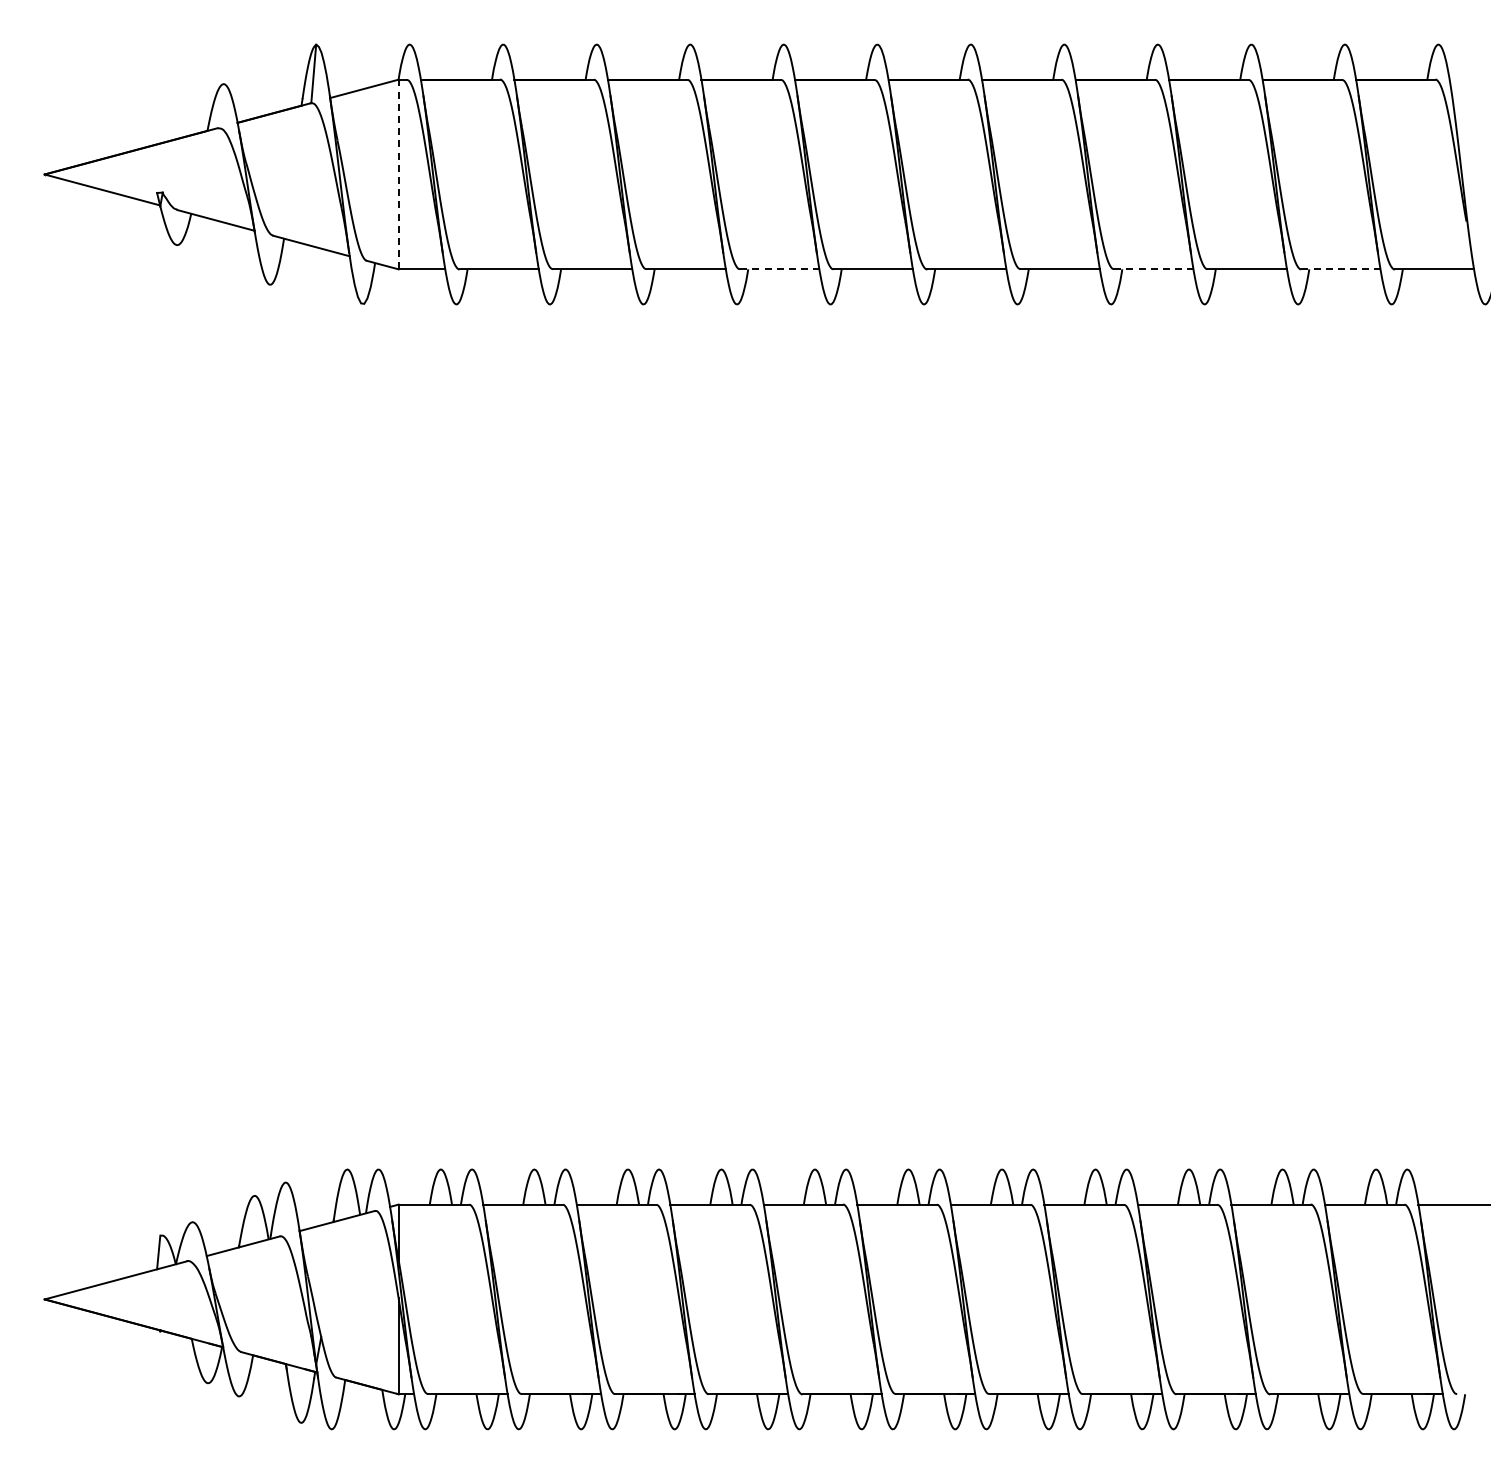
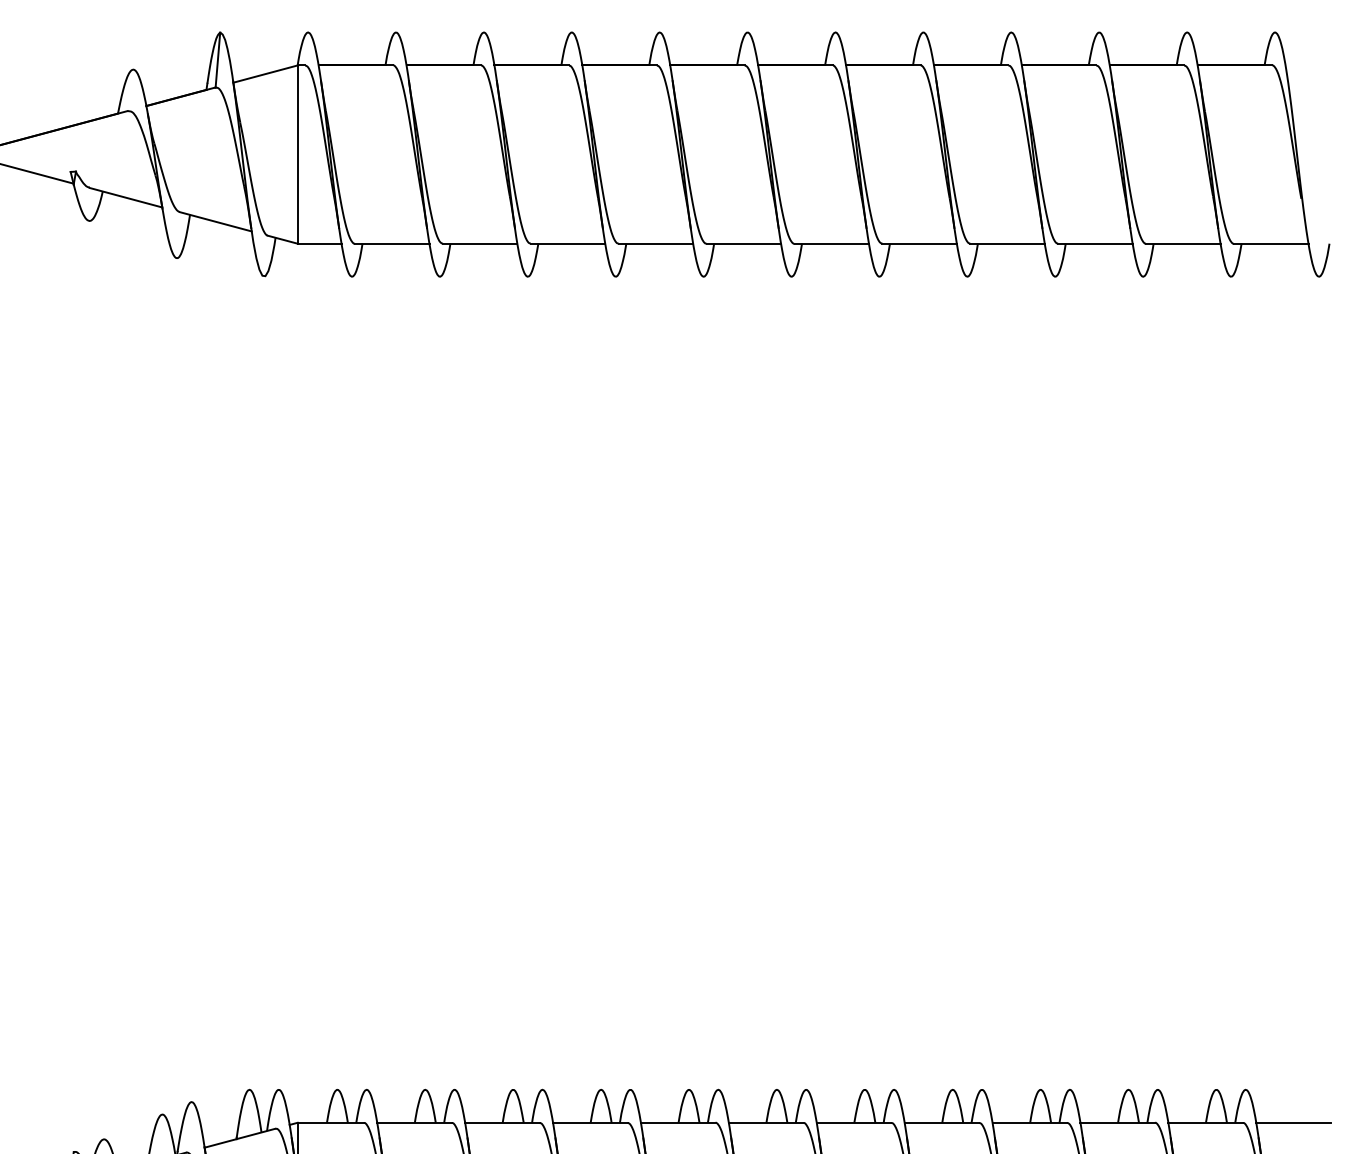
line: (398, 174) -> (297, 154), dashed -> solid
line: (779, 269) -> (655, 243), dashed -> solid
line: (1153, 269) -> (1007, 243), dashed -> solid
line: (1340, 269) -> (1182, 243), dashed -> solid

